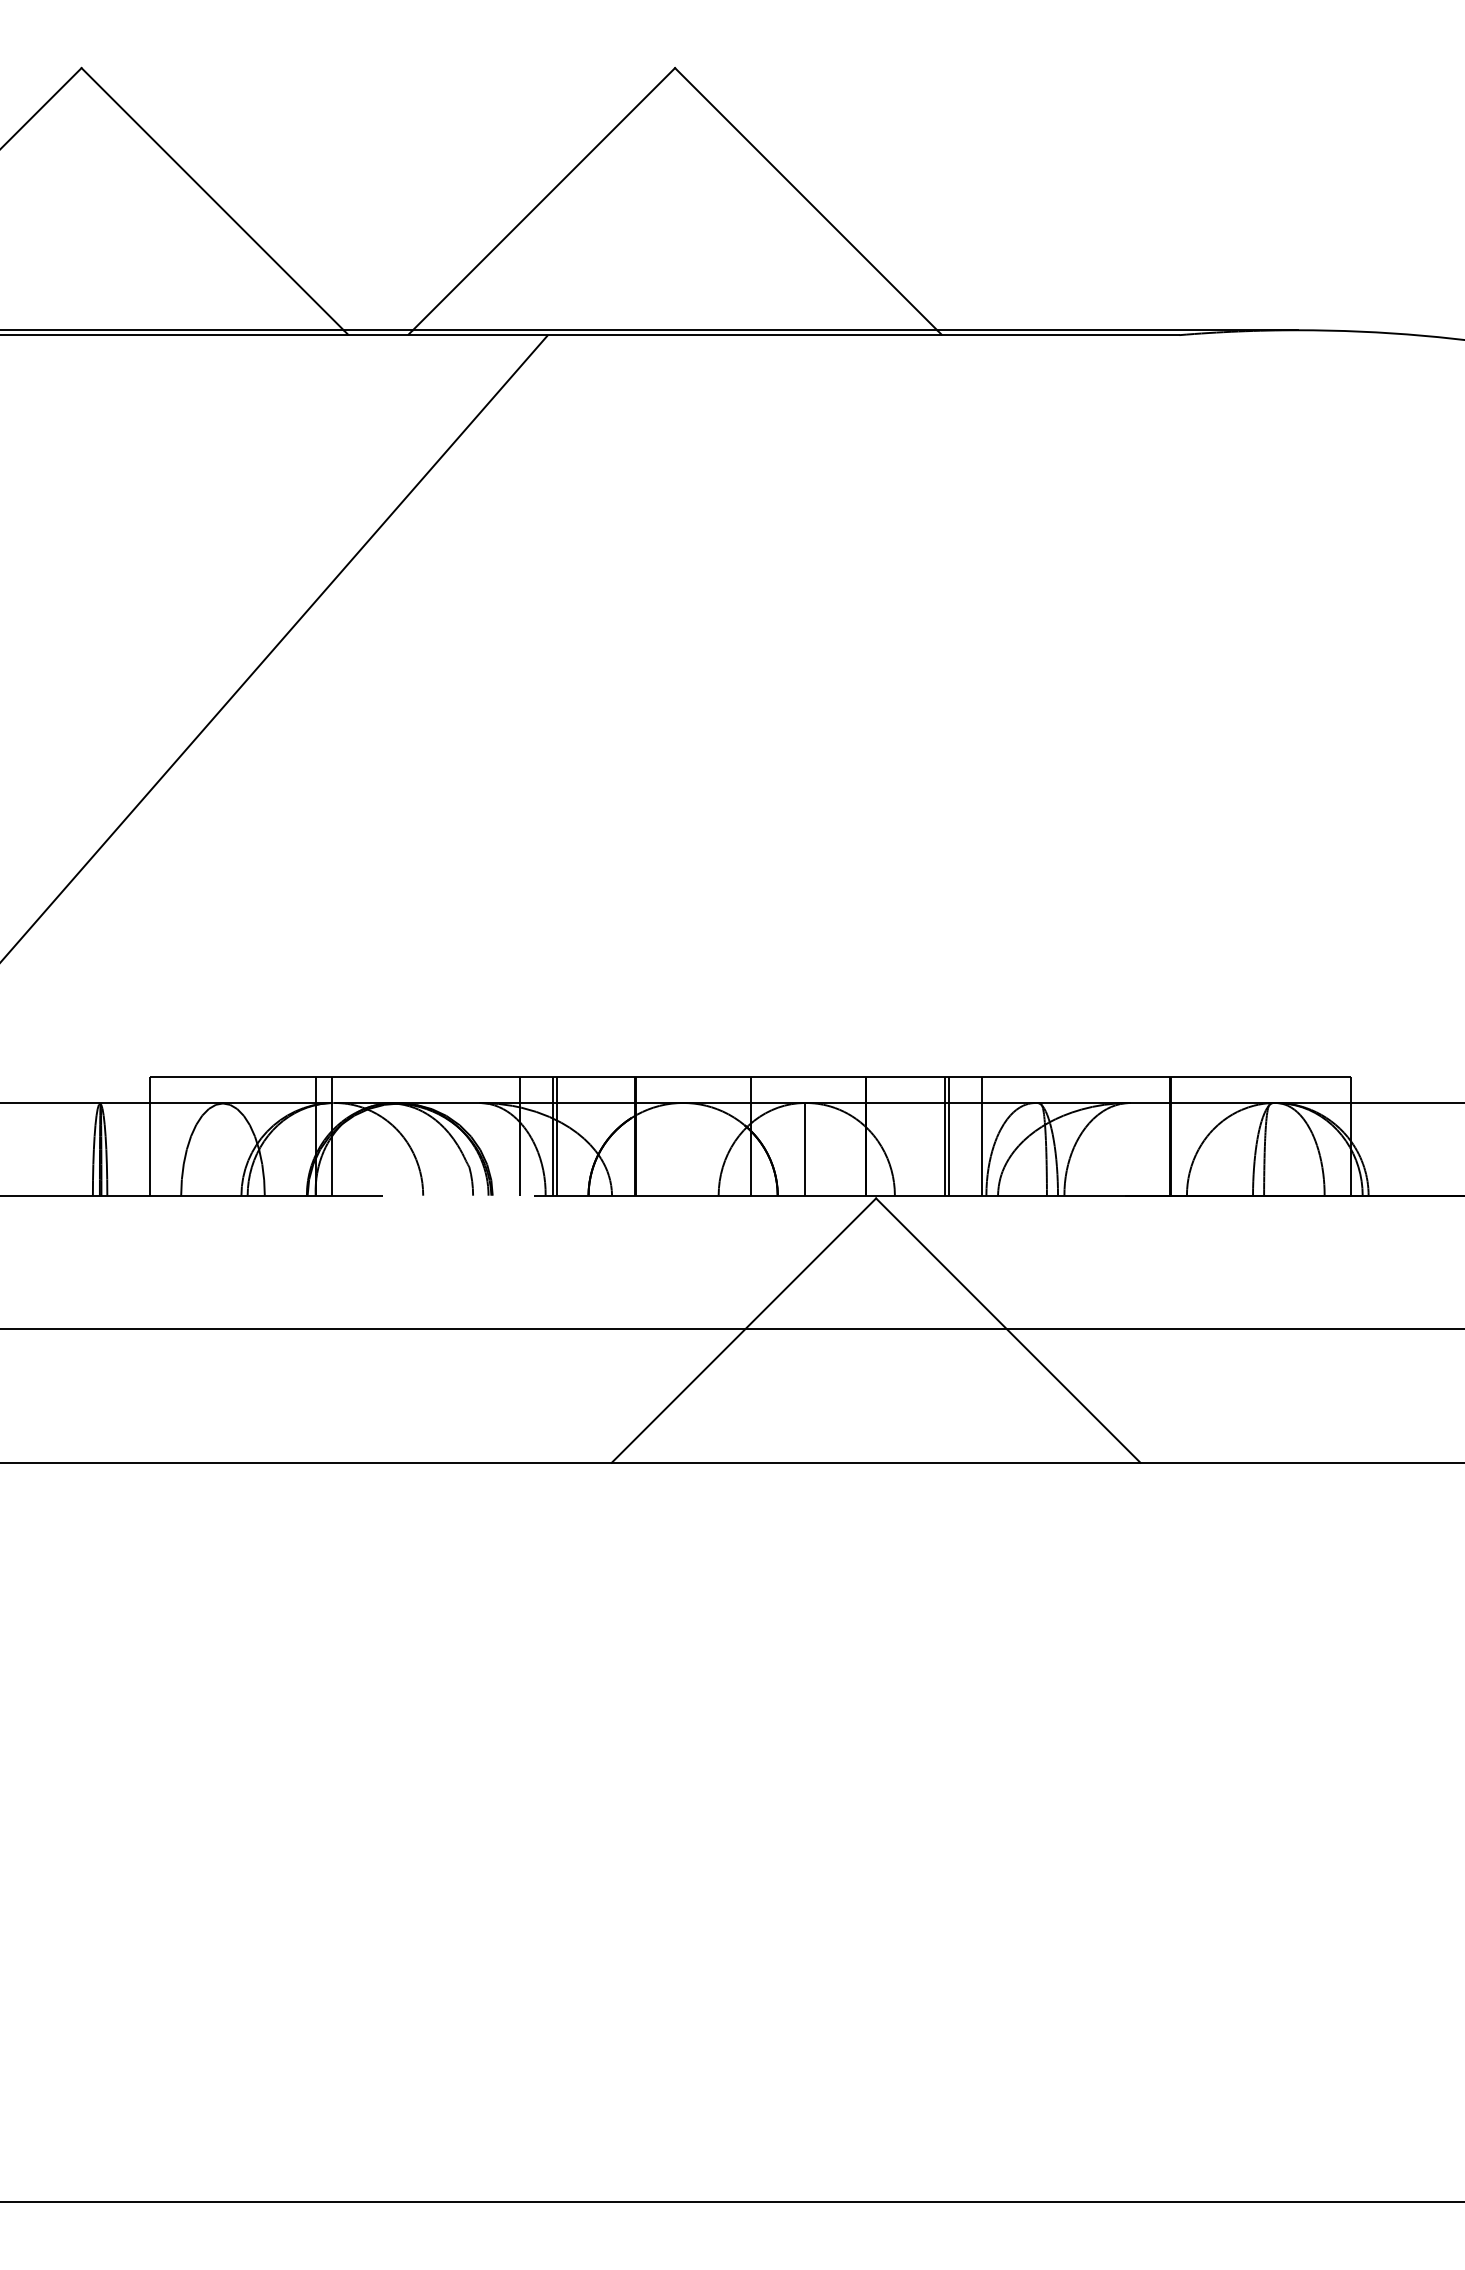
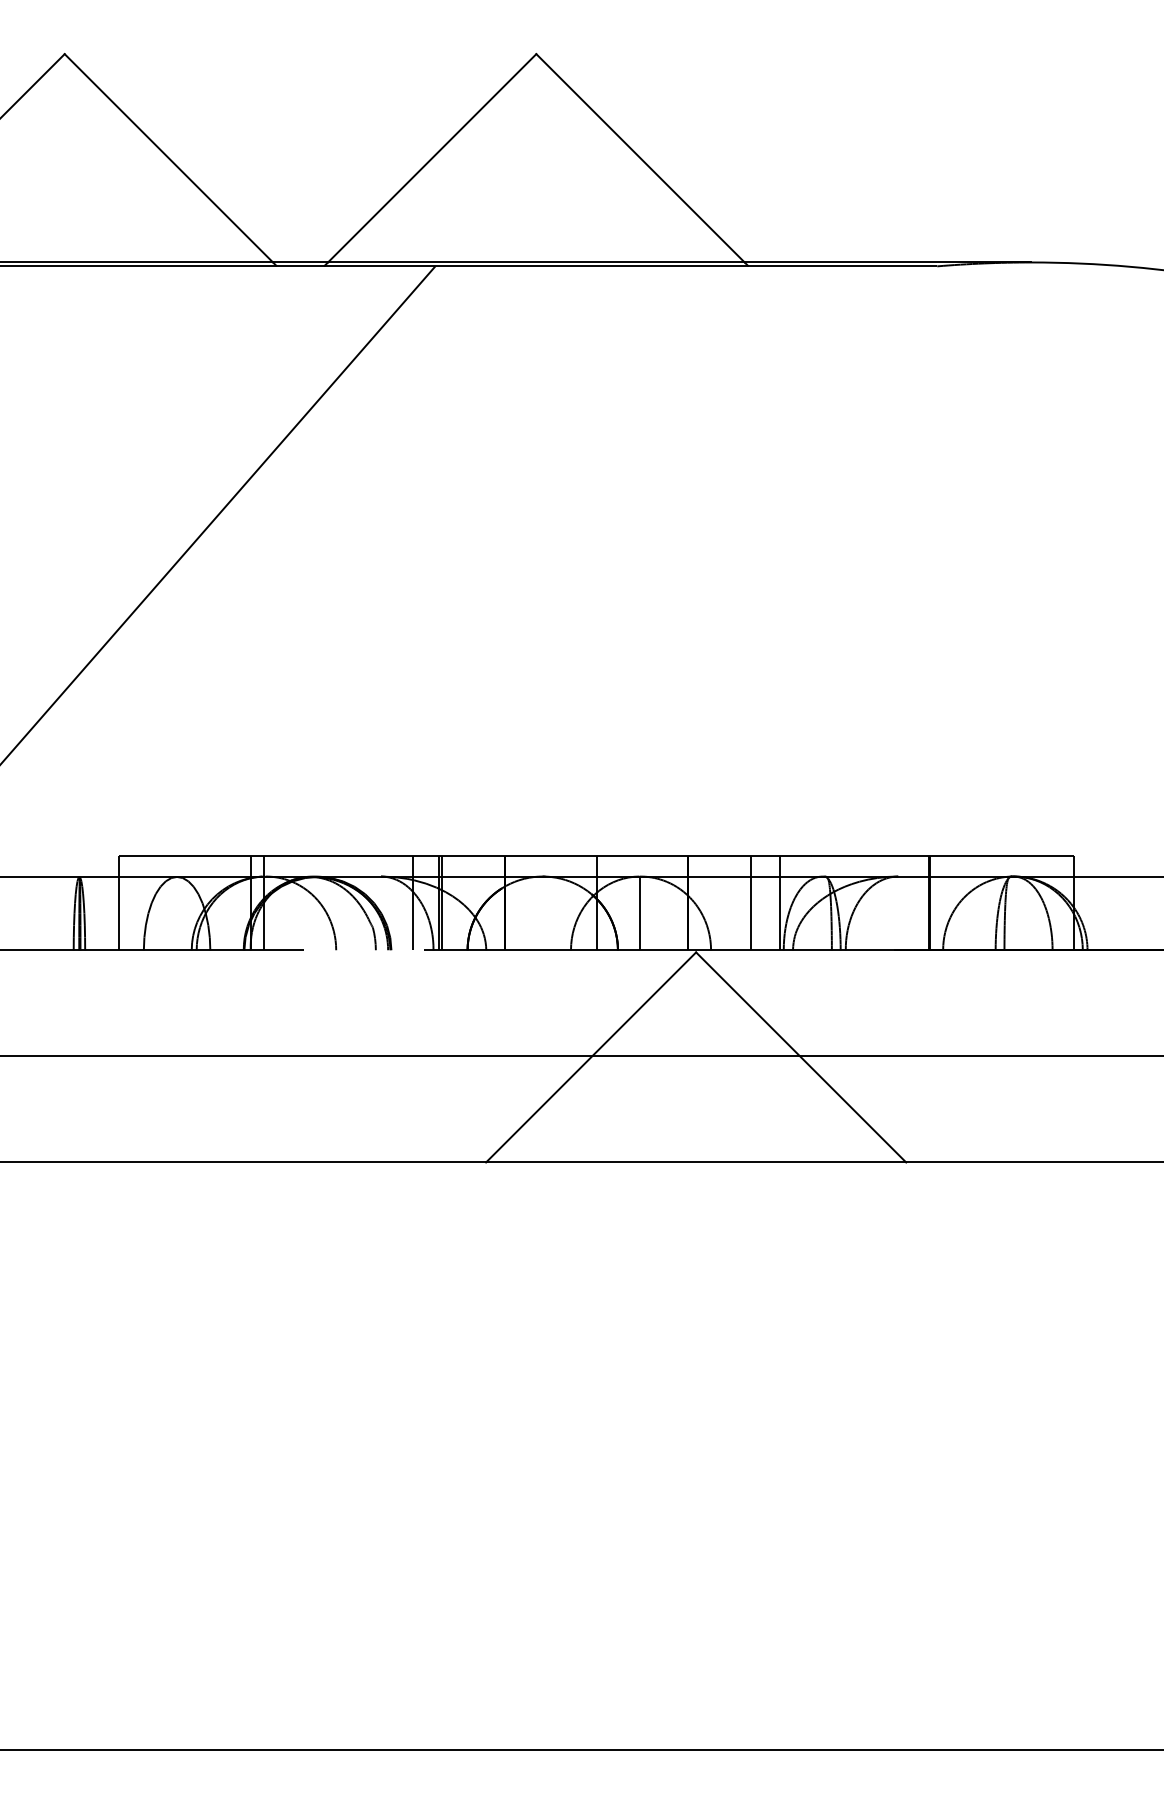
line: (948, 1136) -> (753, 903), removed

